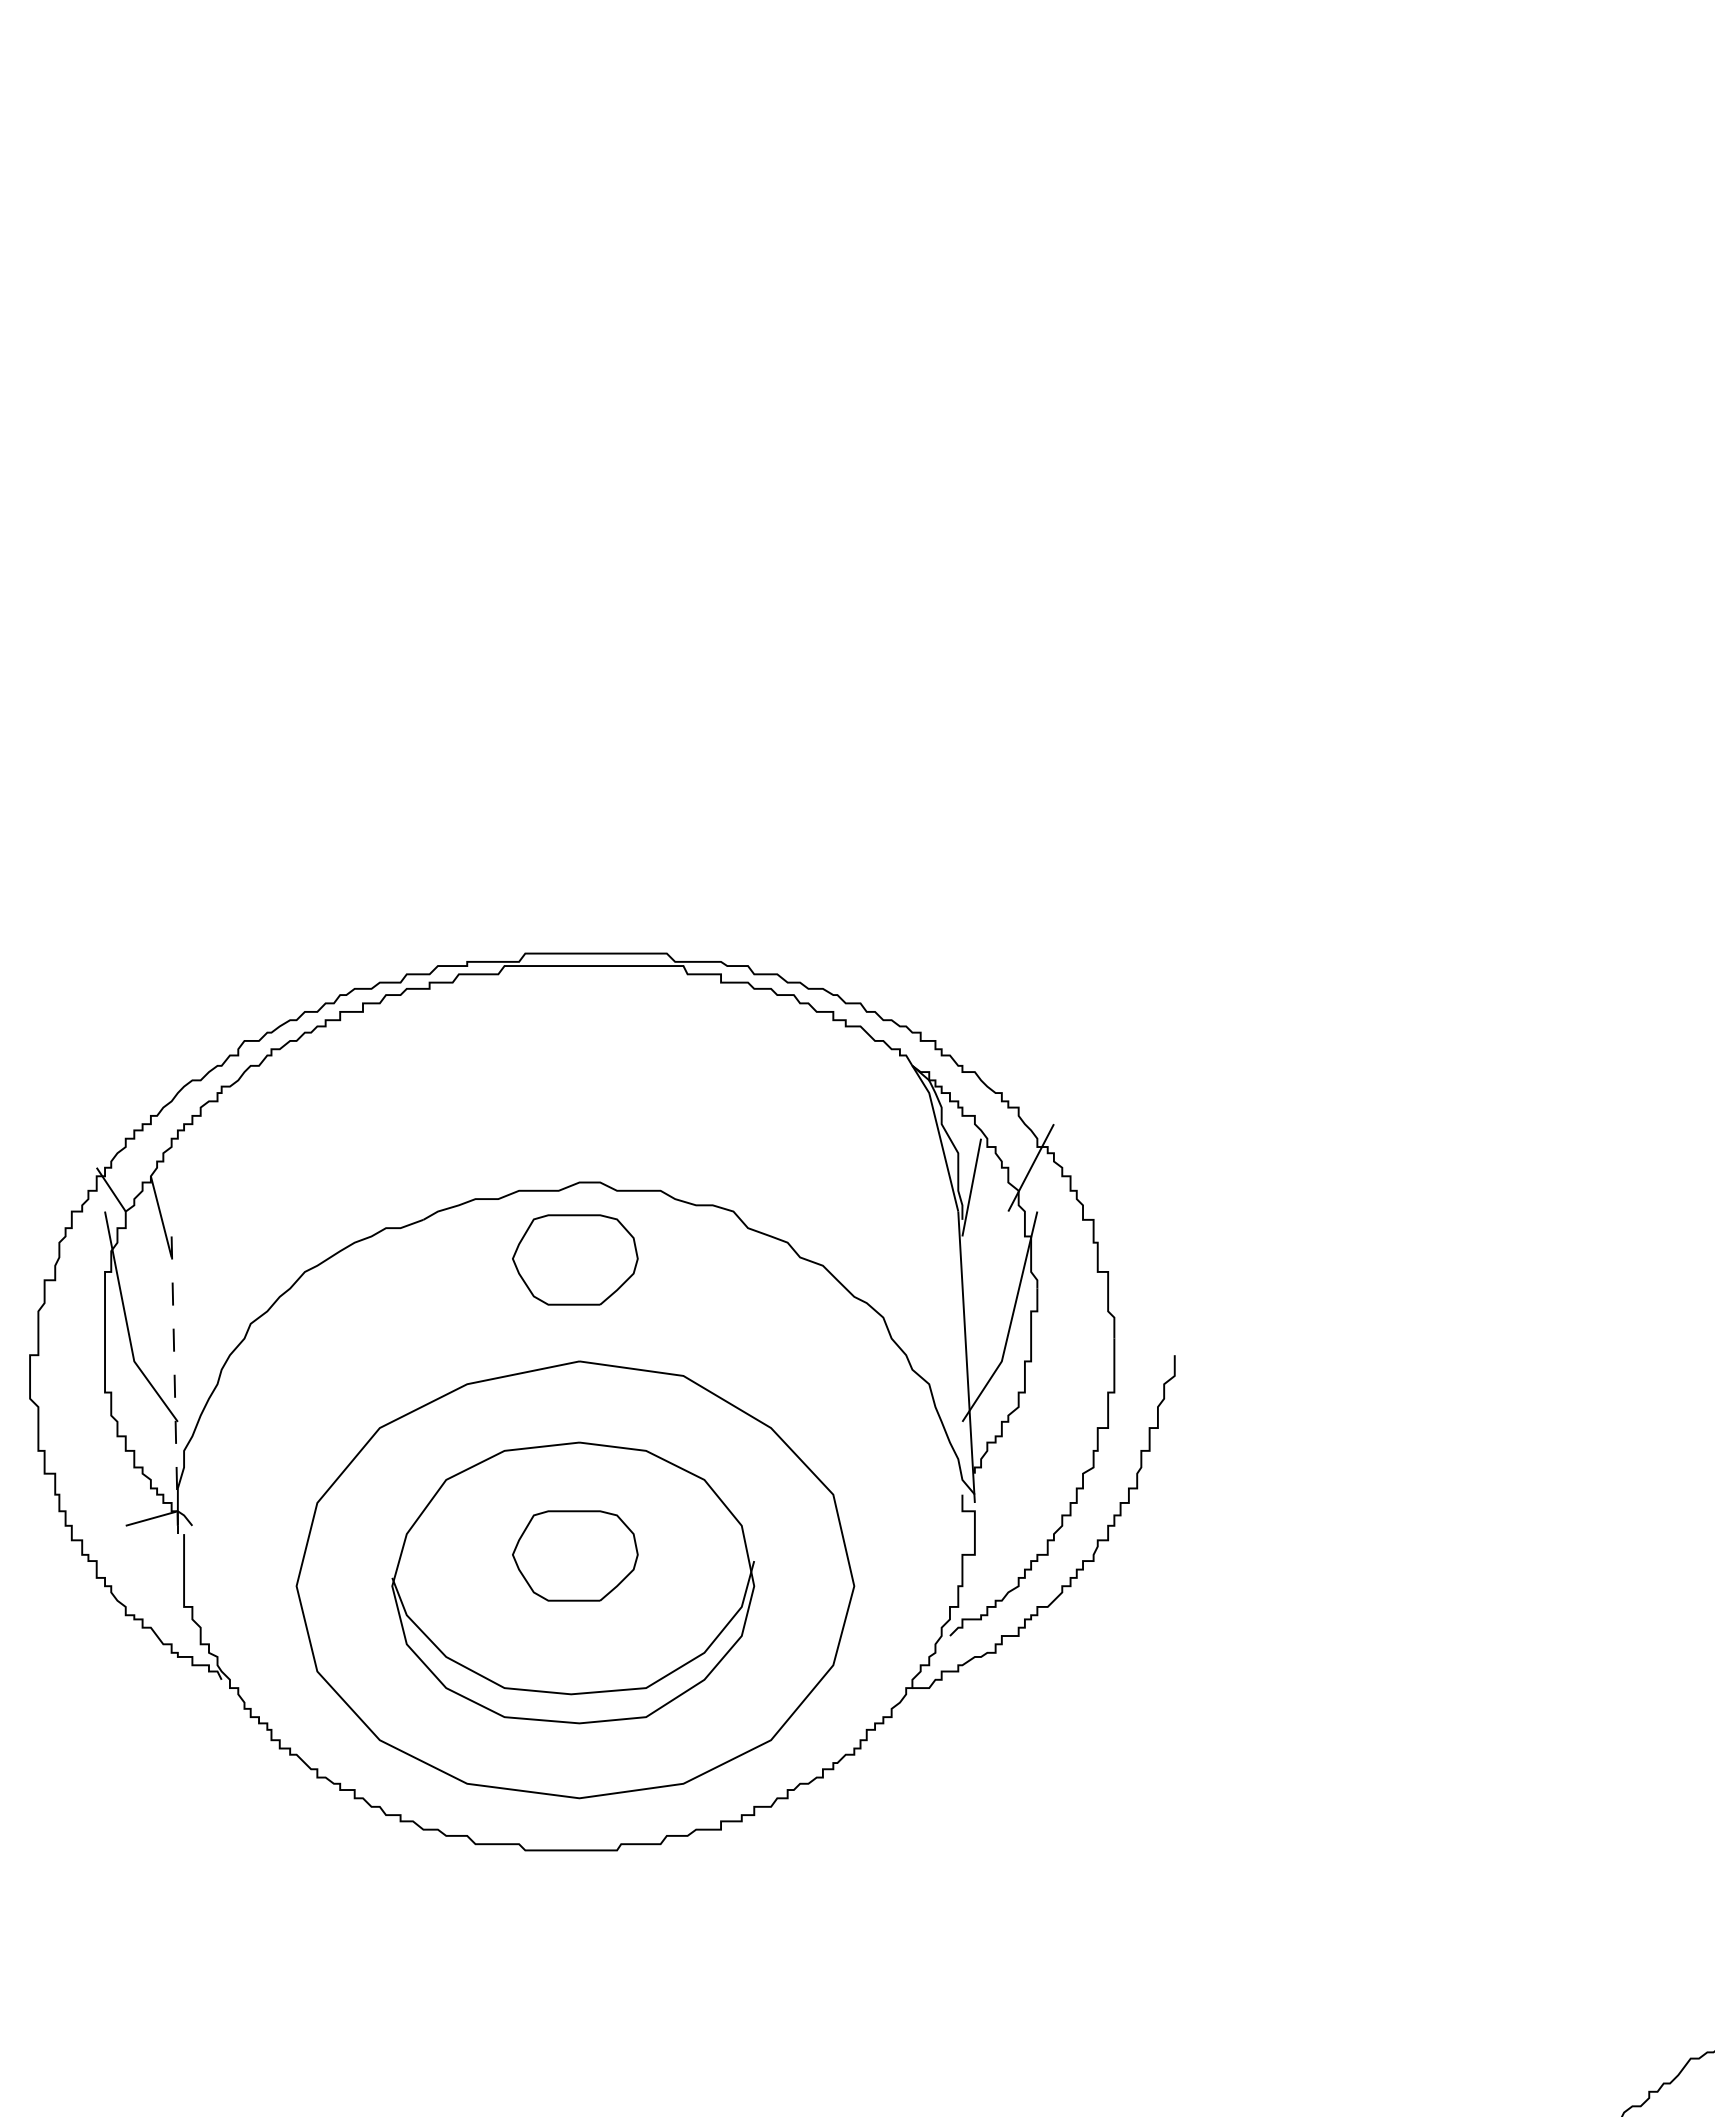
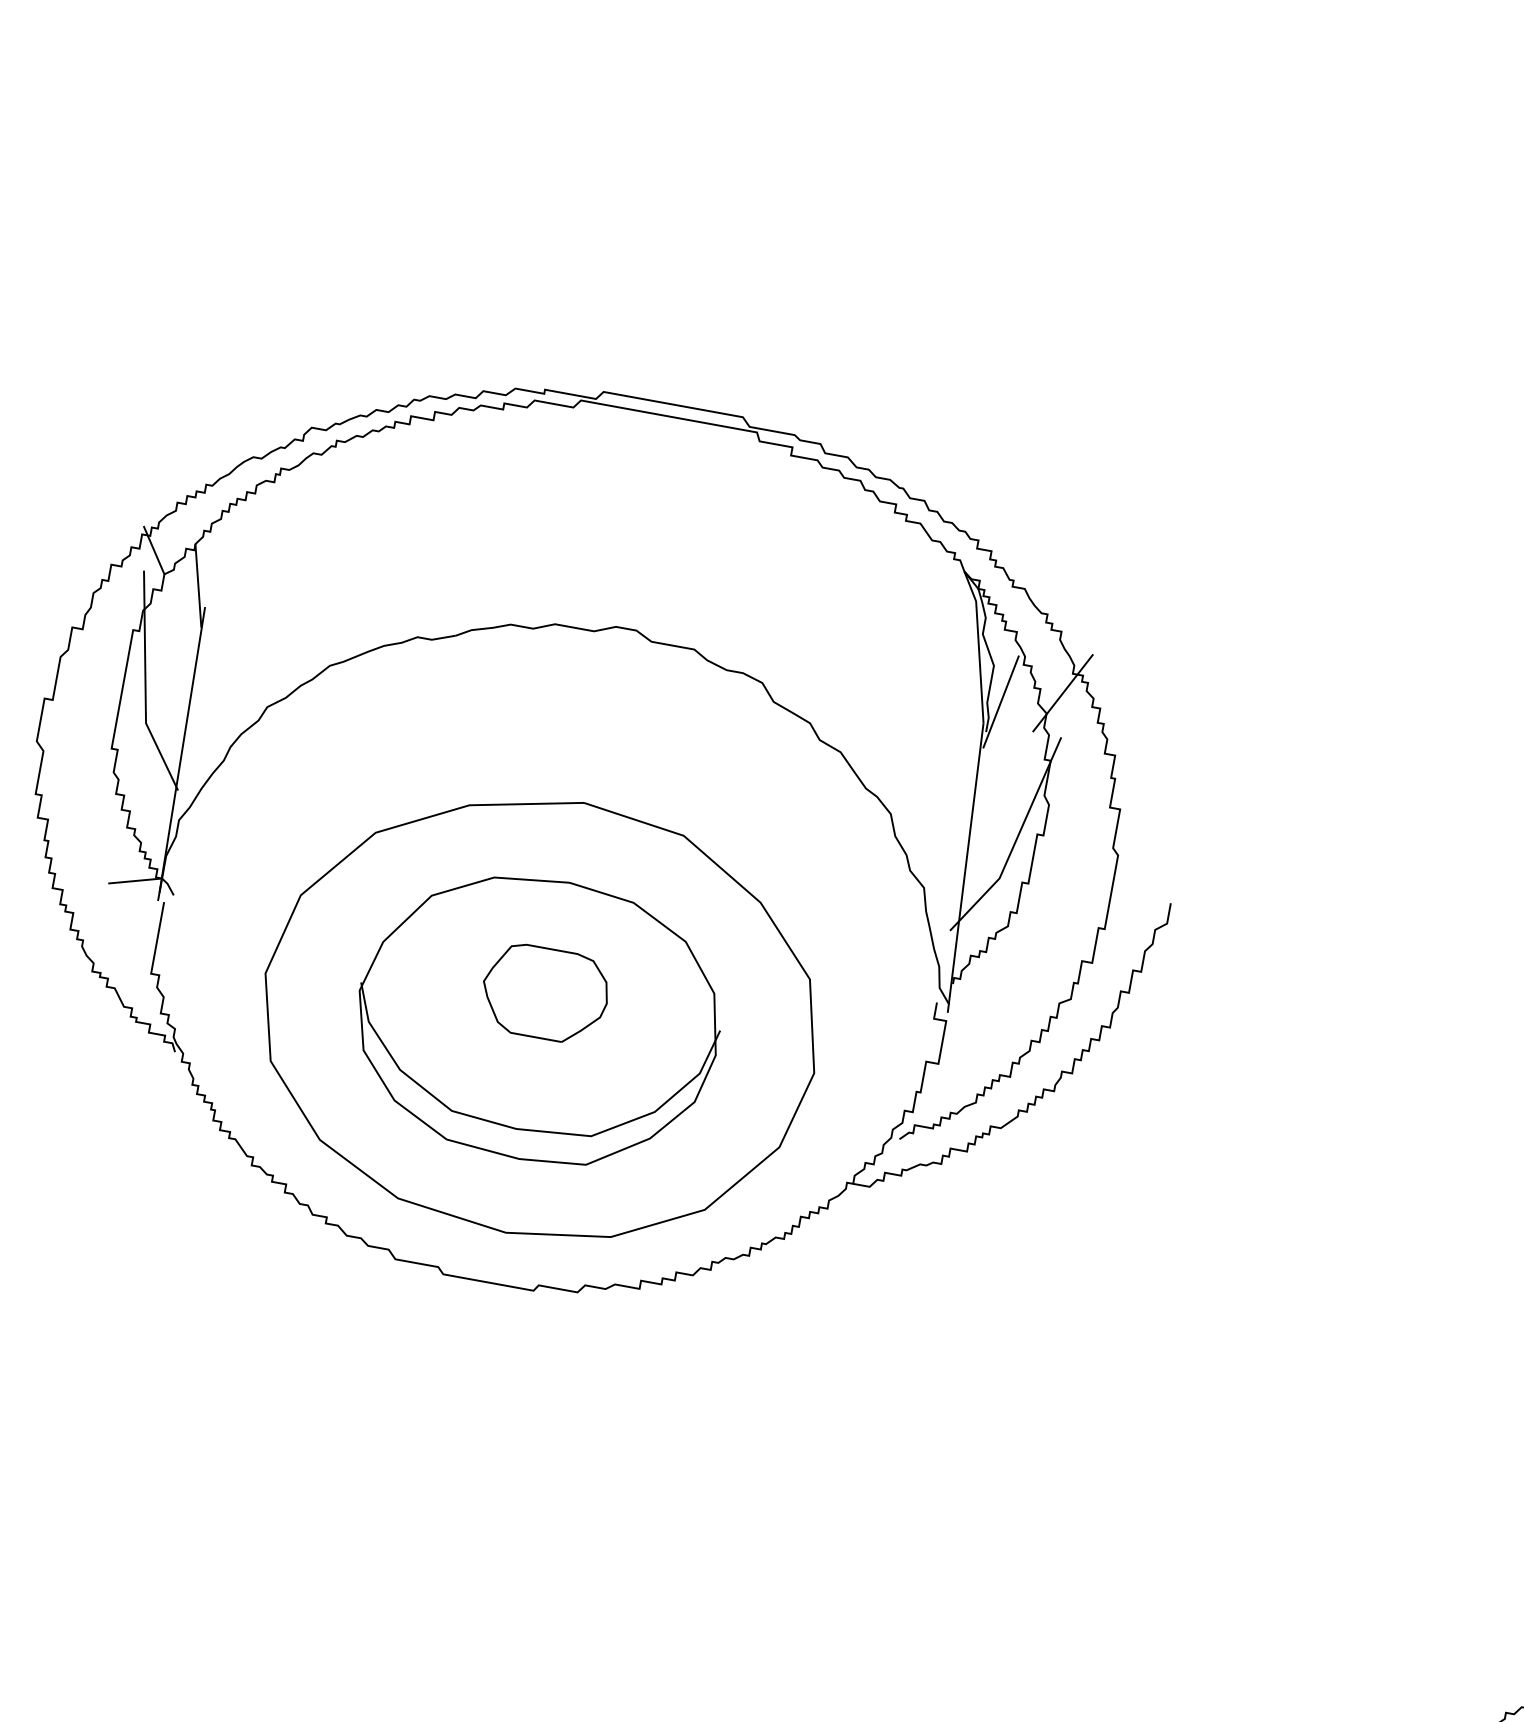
part: (575, 1259) -> (598, 701), removed
line: (174, 1381) -> (181, 750), dashed -> solid

